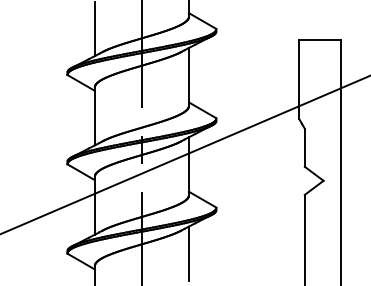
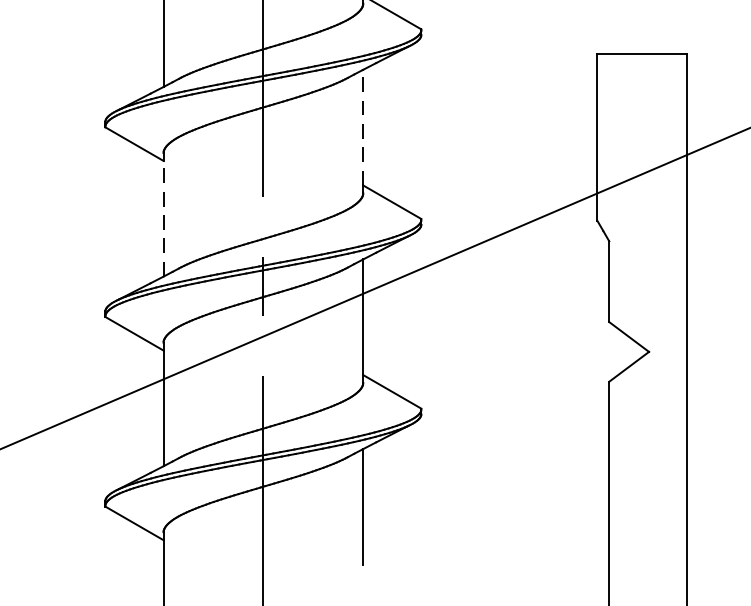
line: (188, 74) -> (362, 126), solid -> dashed
line: (94, 117) -> (162, 217), solid -> dashed

